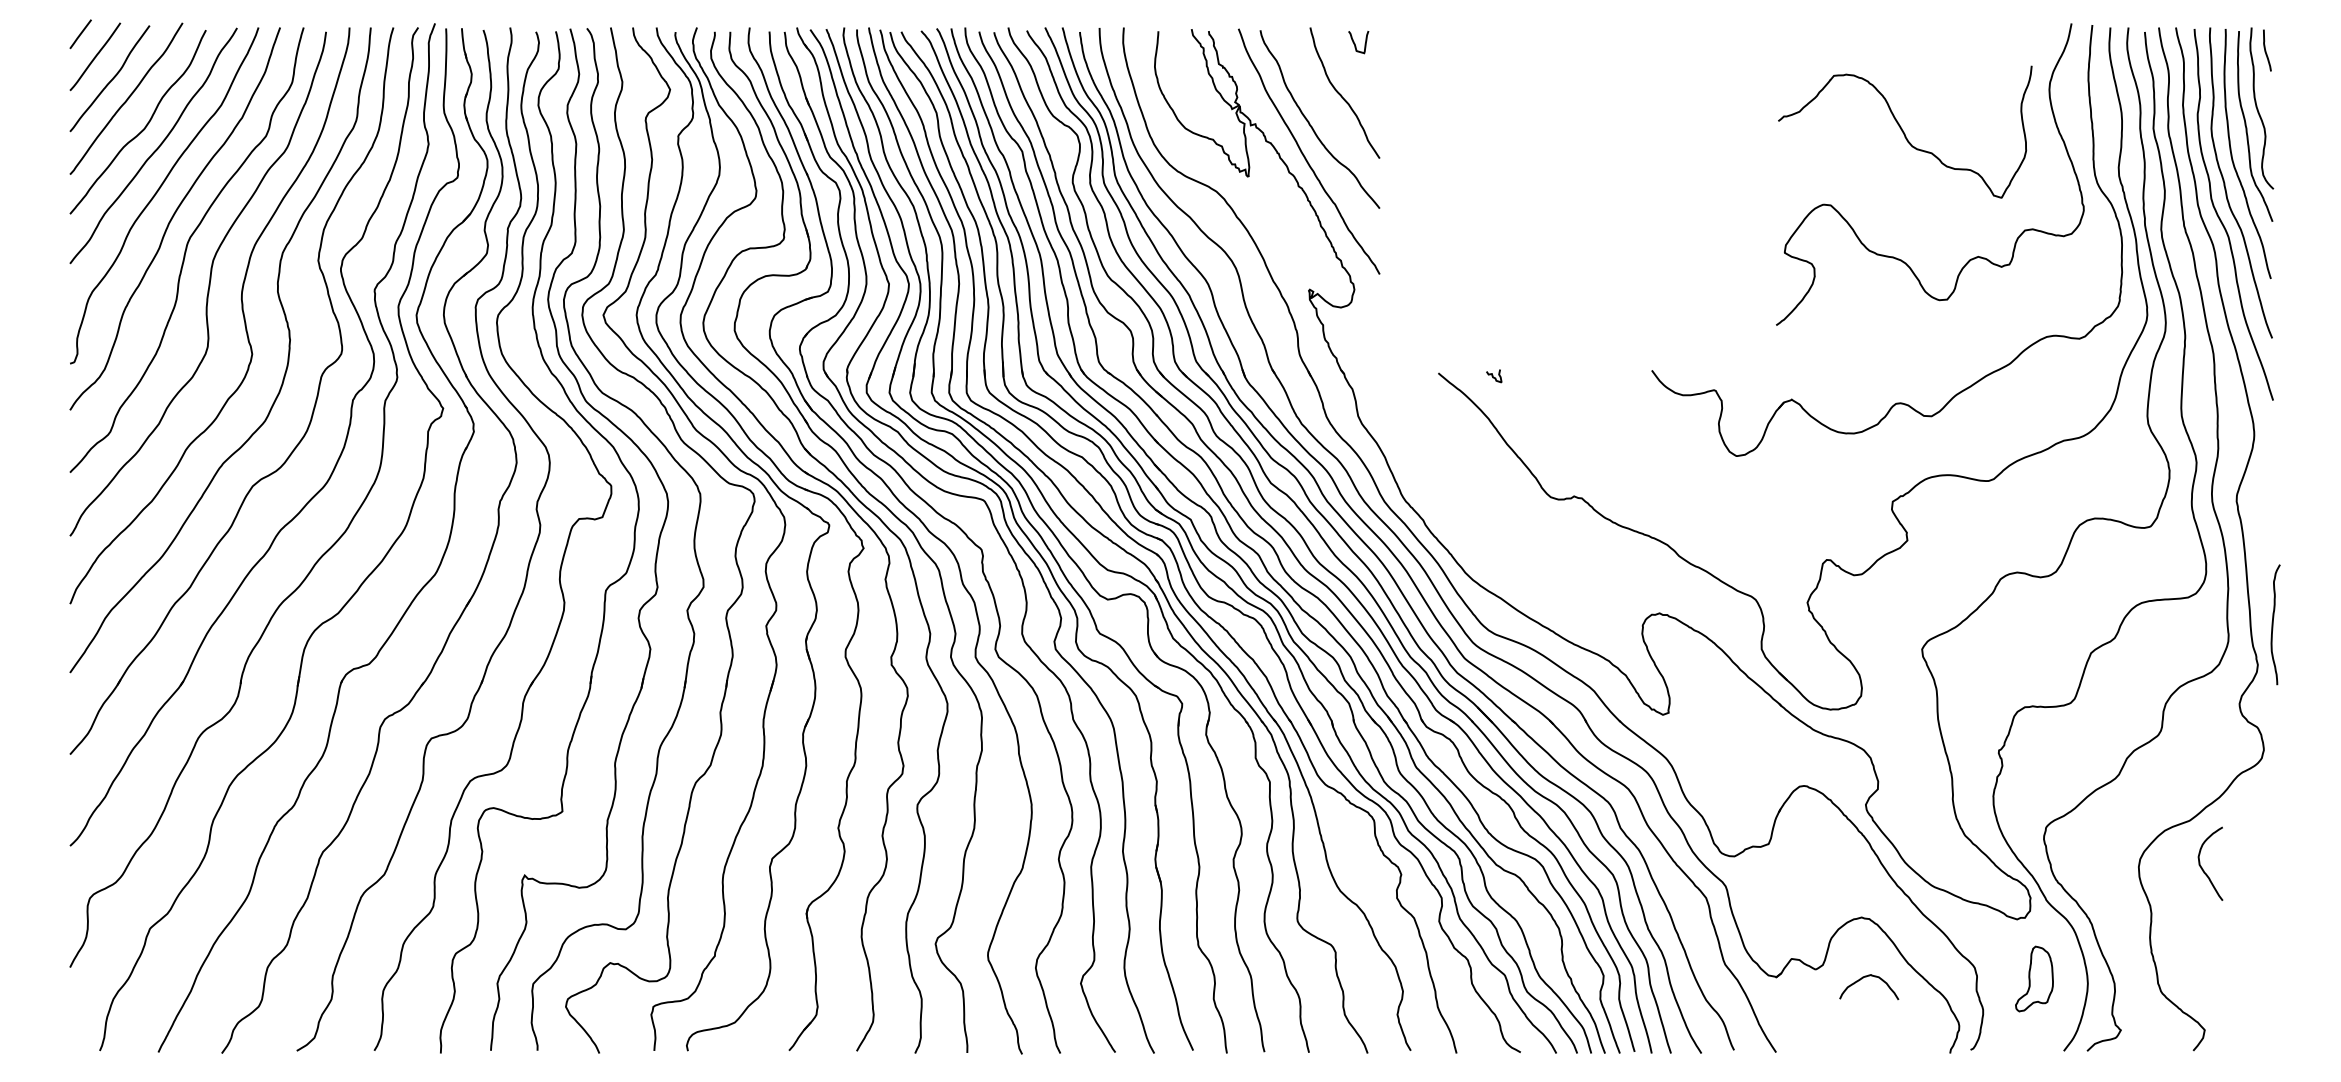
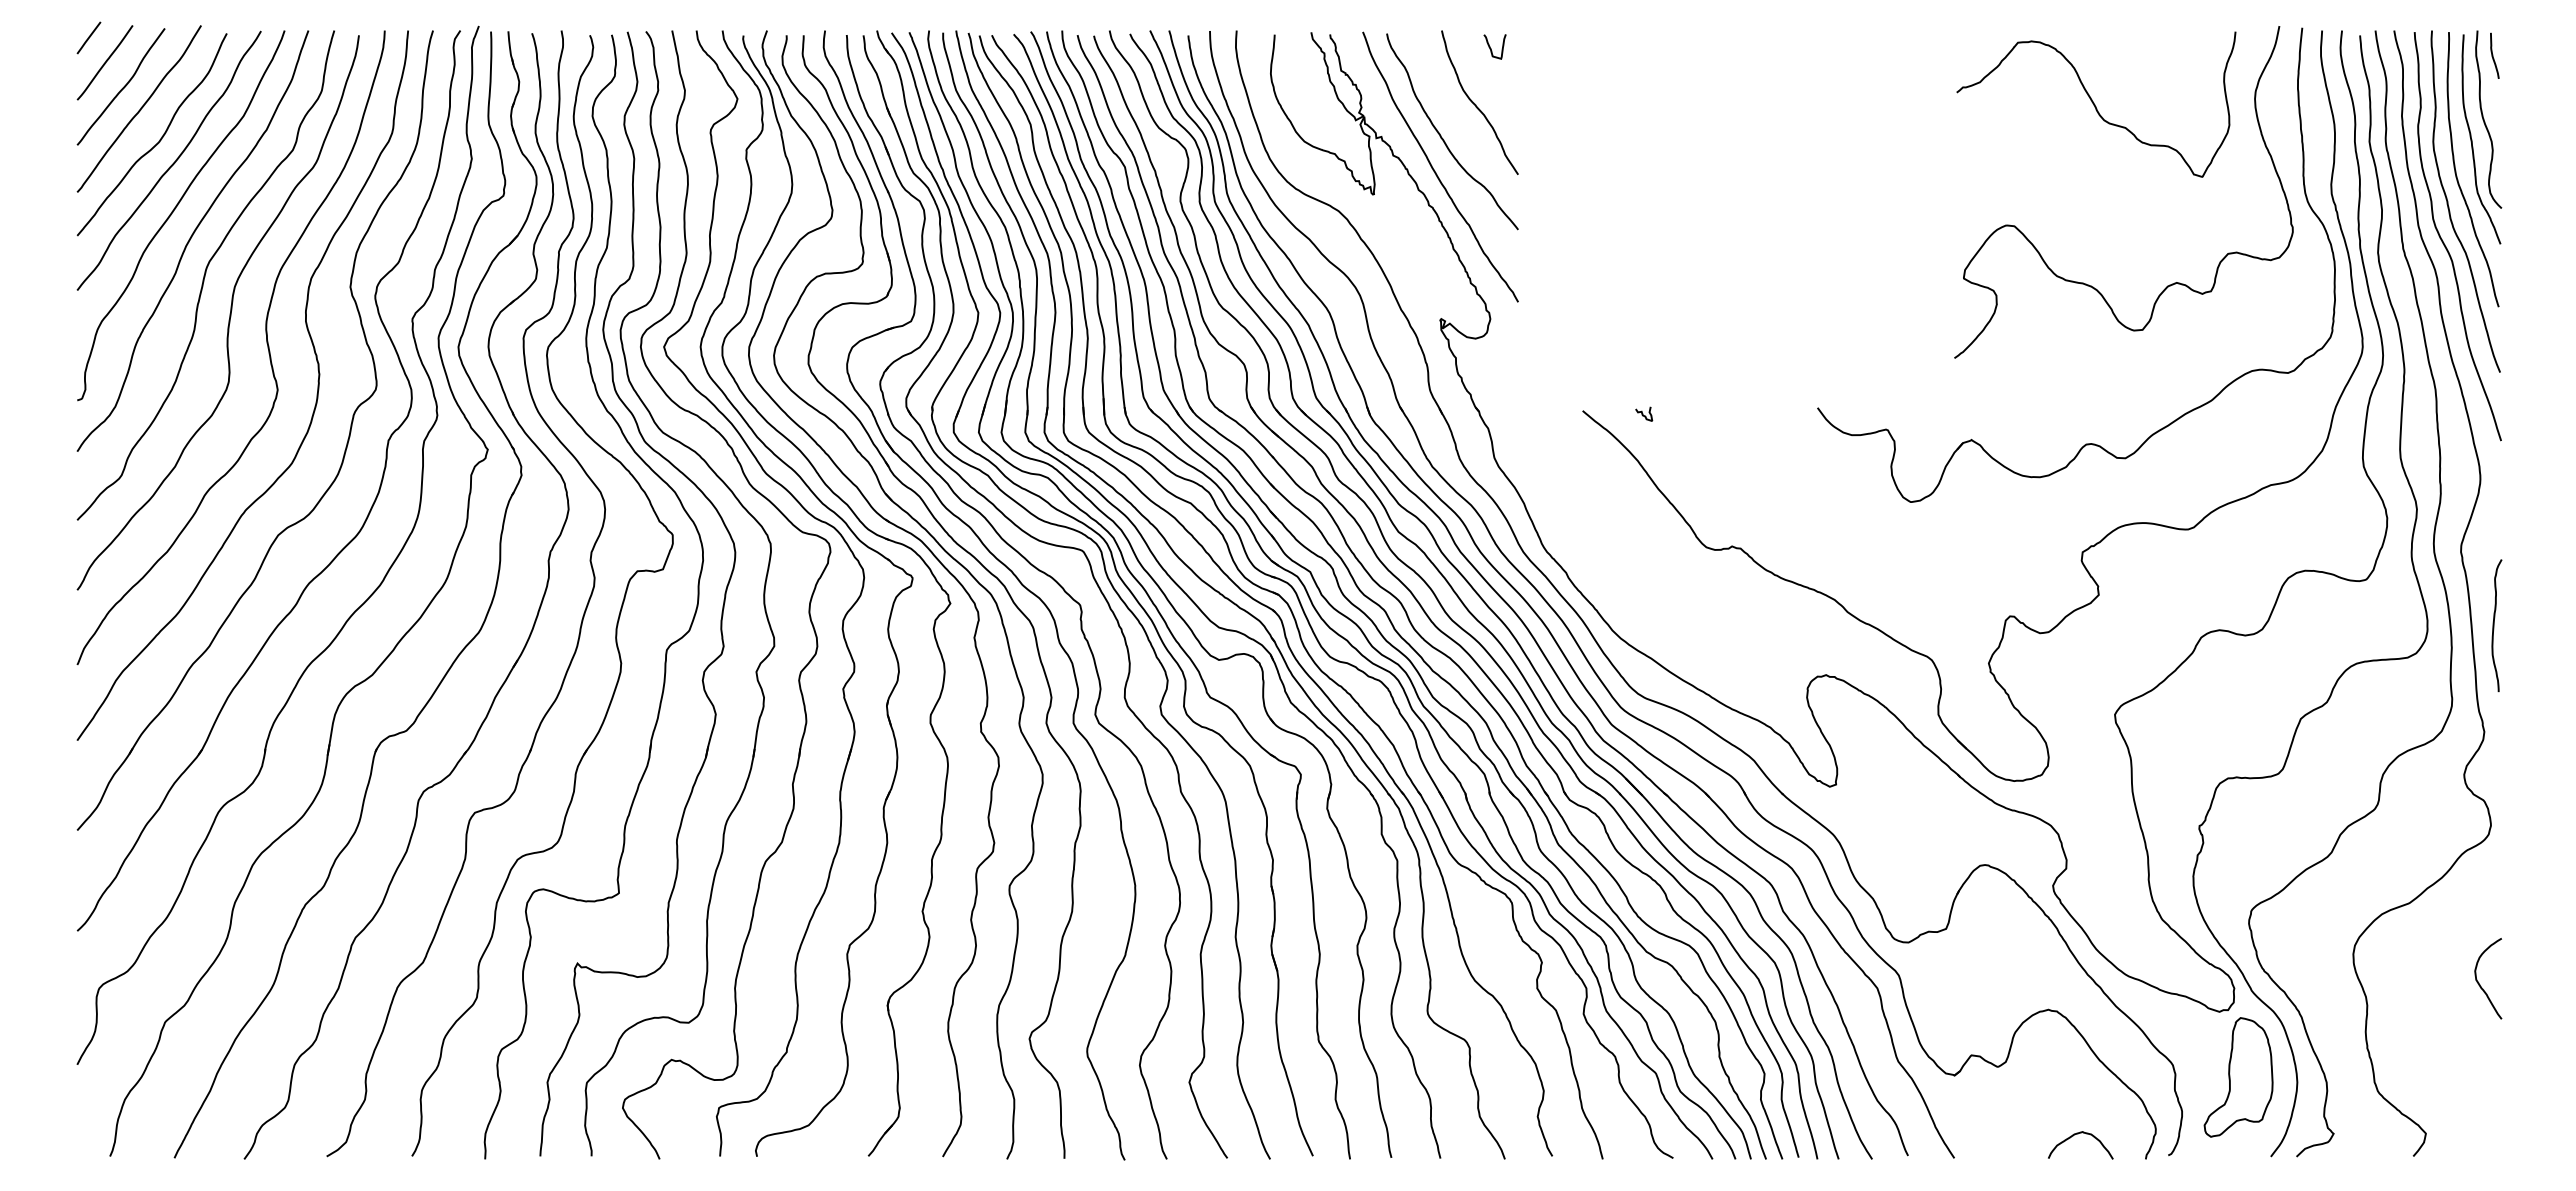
curve: (1904, 131) -> (2095, 104), moved
curve: (2273, 624) -> (2494, 625), moved
curve: (2203, 869) -> (2480, 984), moved
curve: (1867, 977) -> (2078, 1134), moved
part: (2034, 979) -> (2238, 1077), size x1.67

